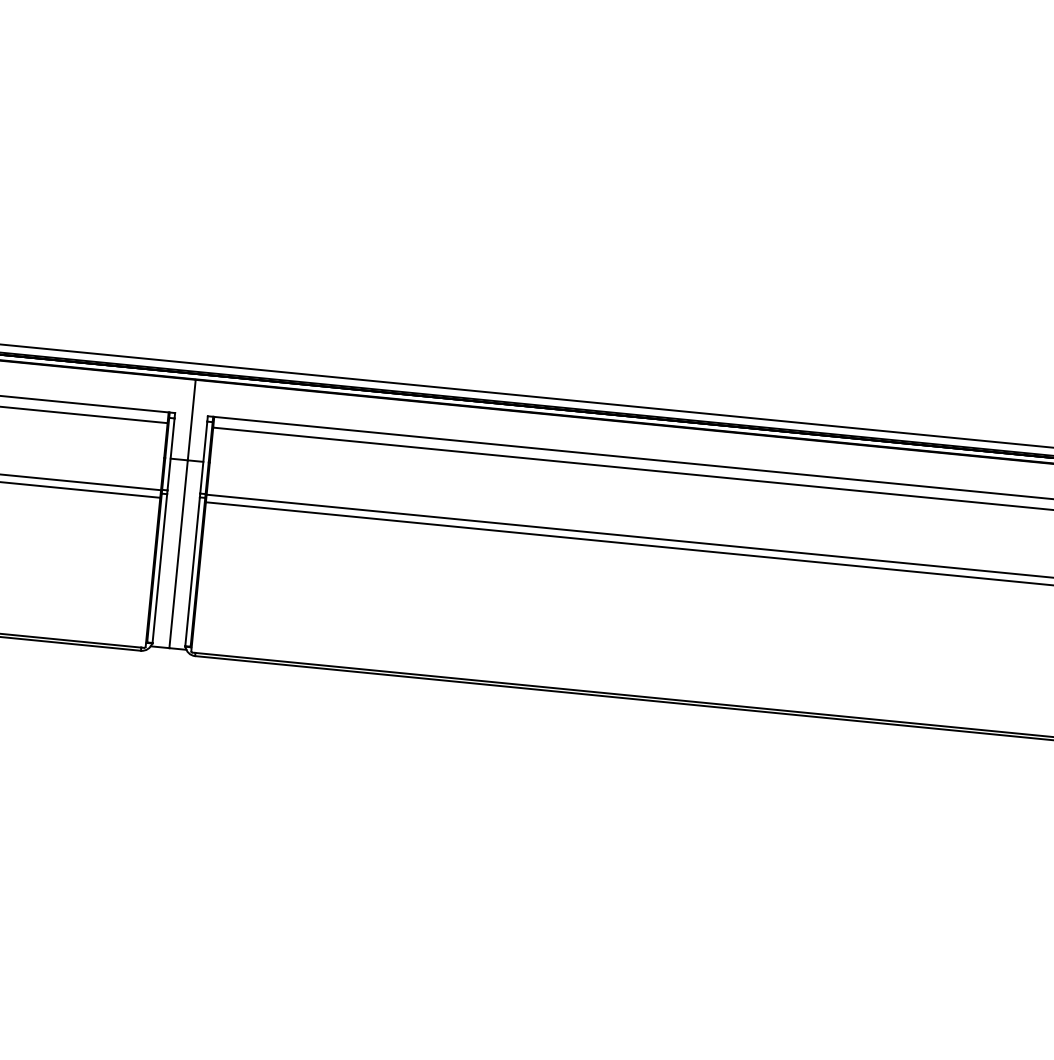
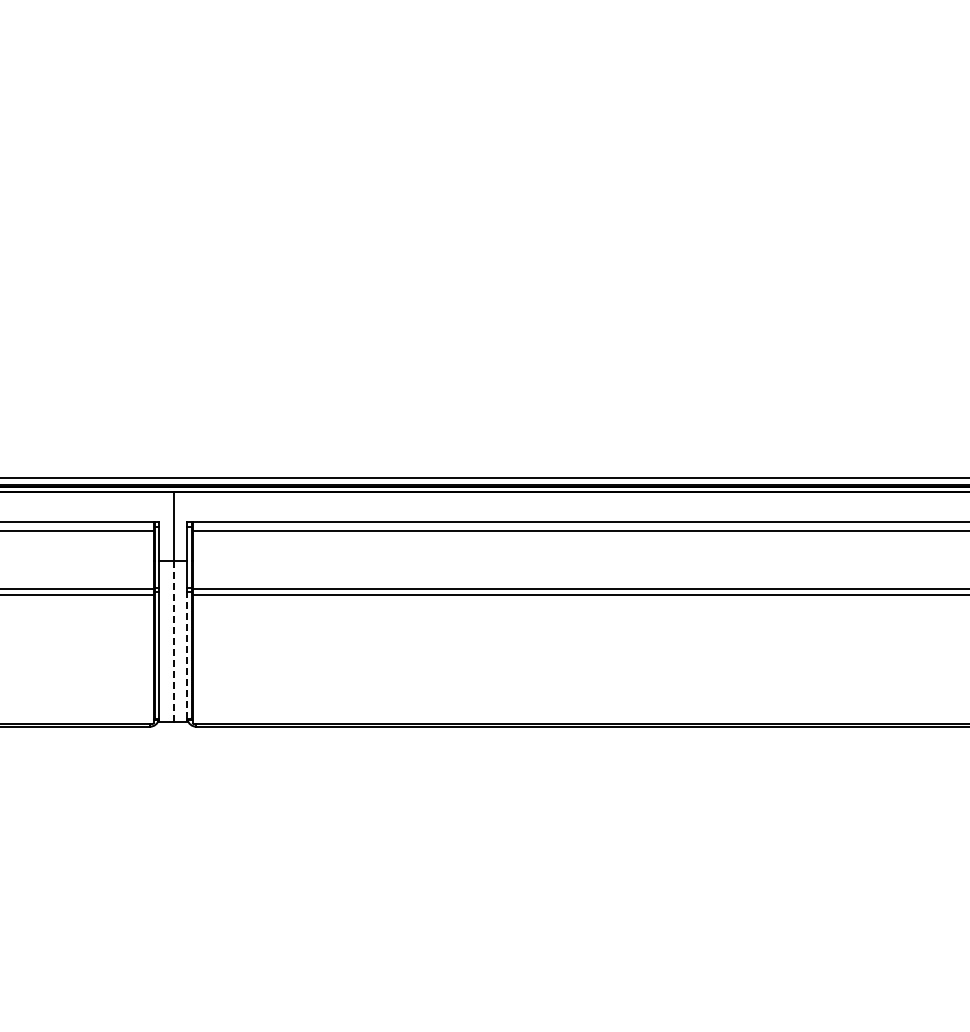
line: (178, 554) -> (173, 641), solid -> dashed
line: (192, 571) -> (187, 655), solid -> dashed

